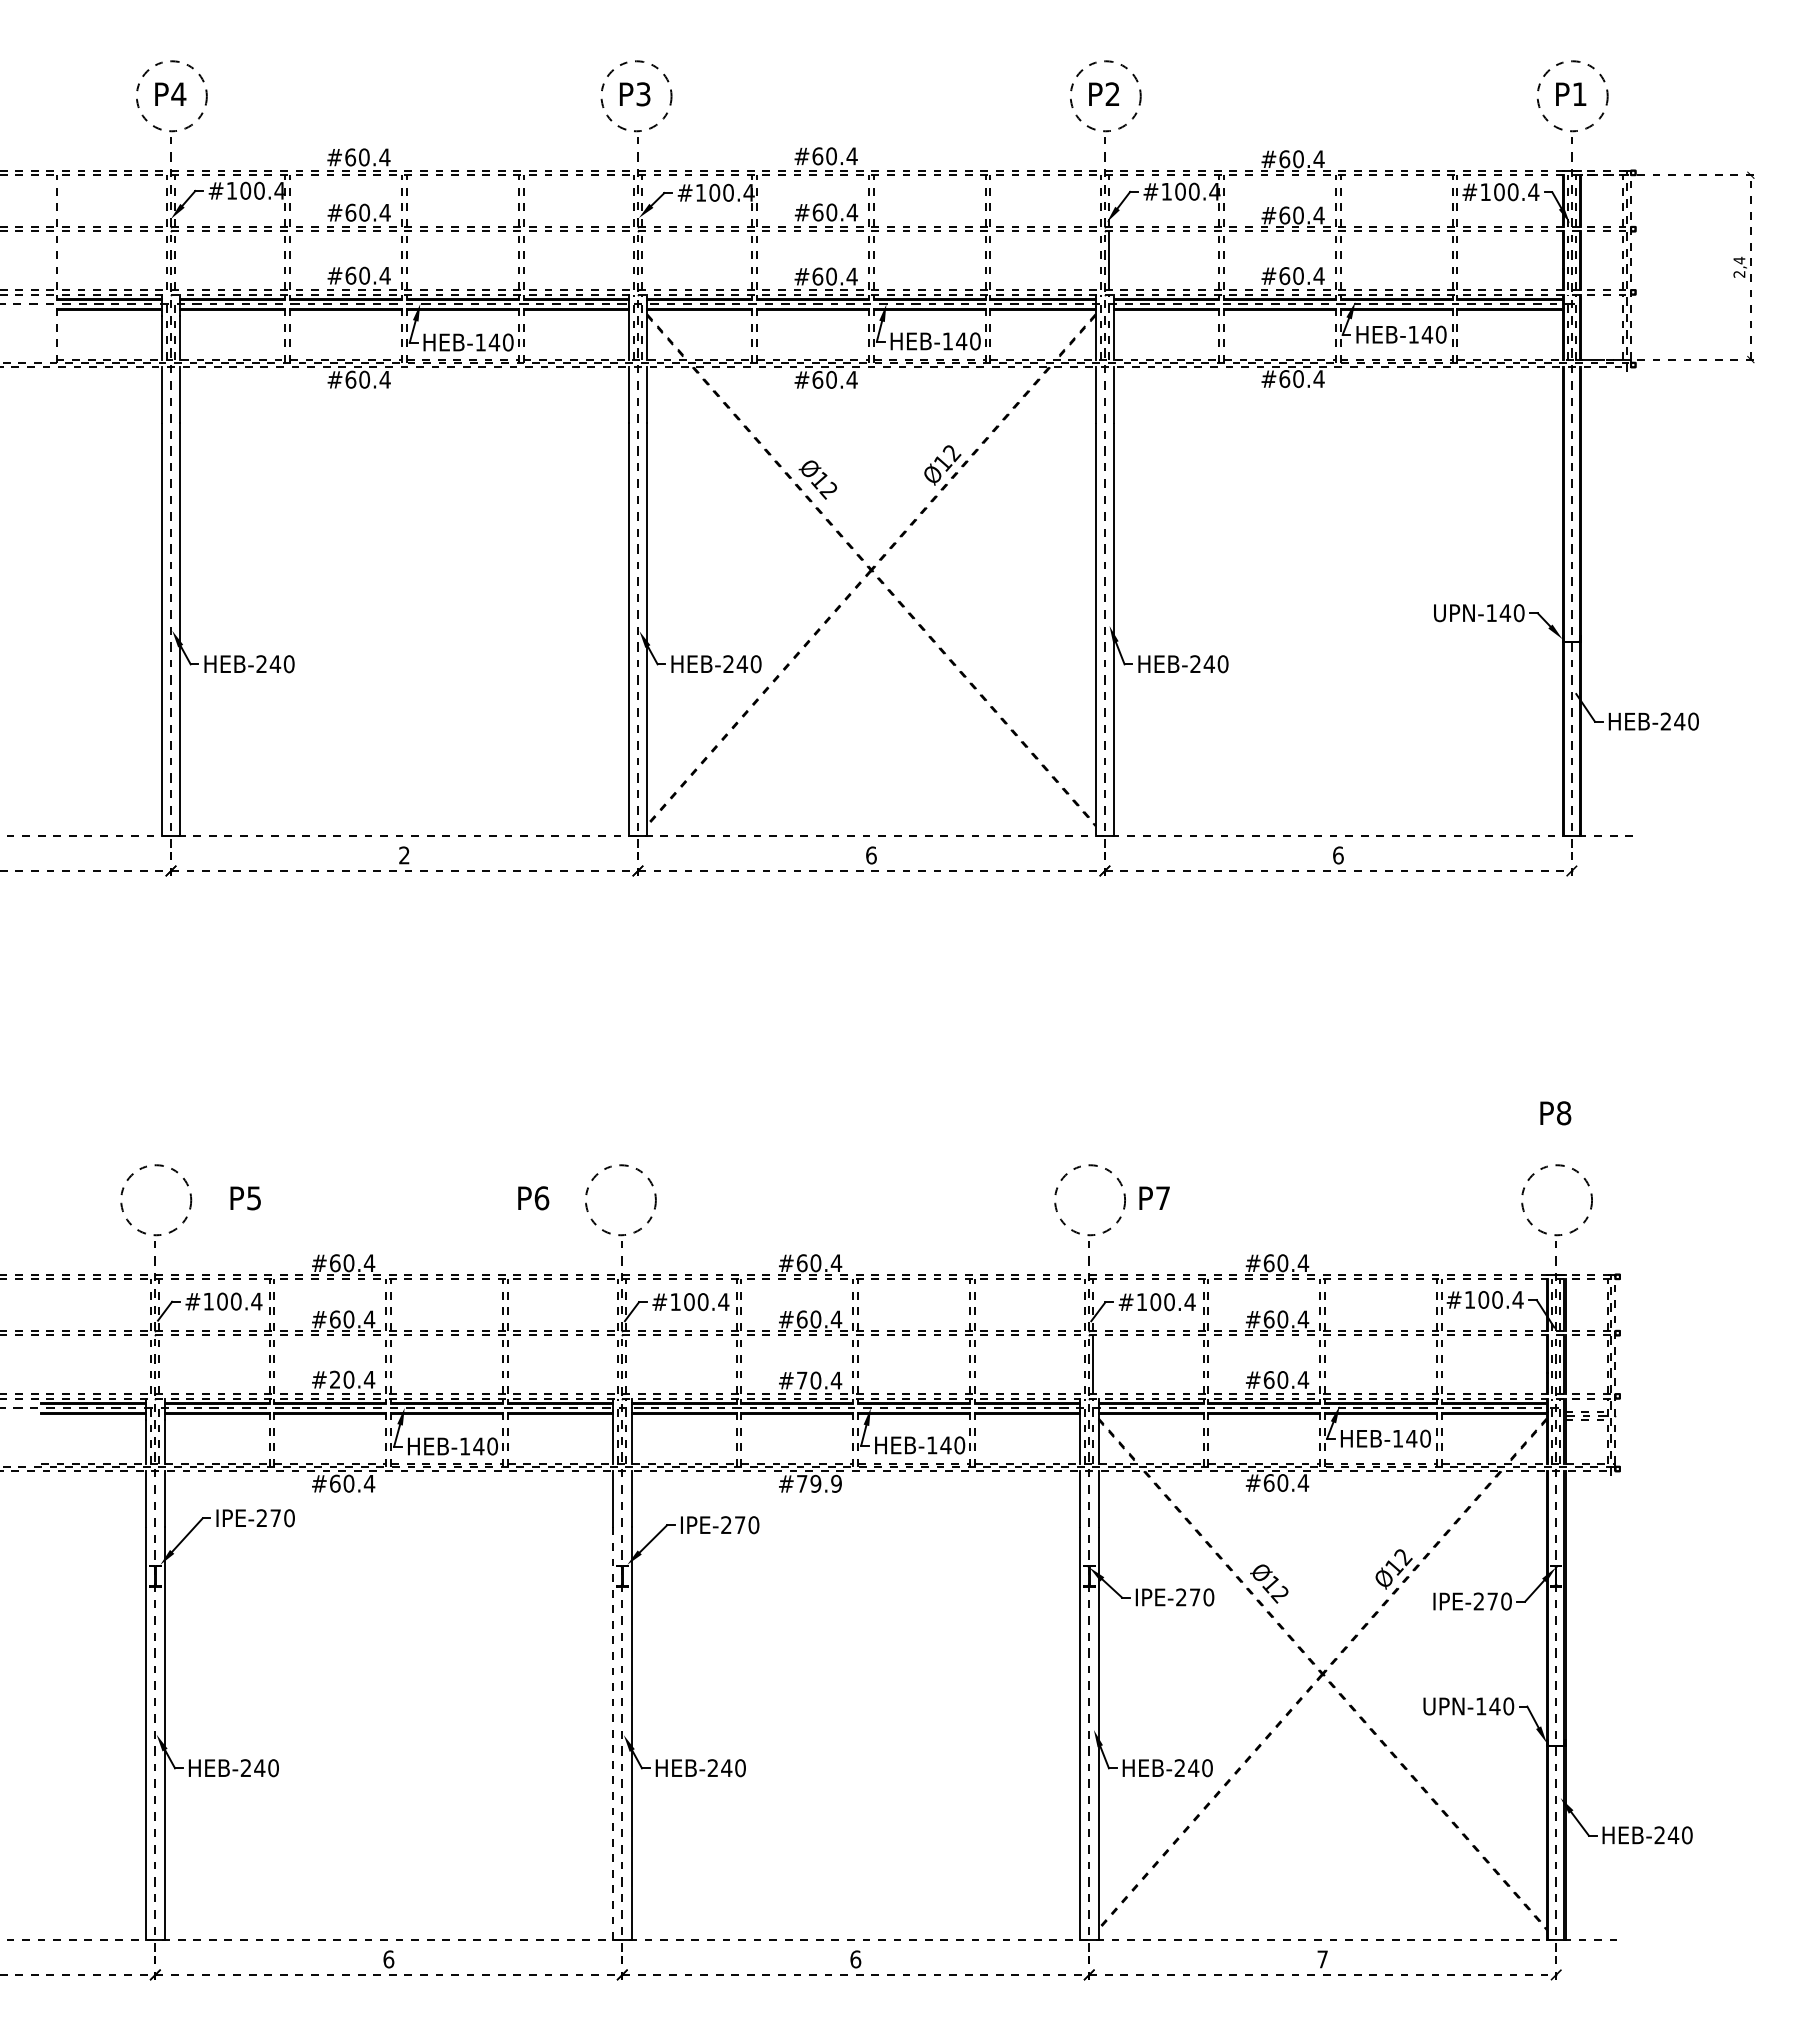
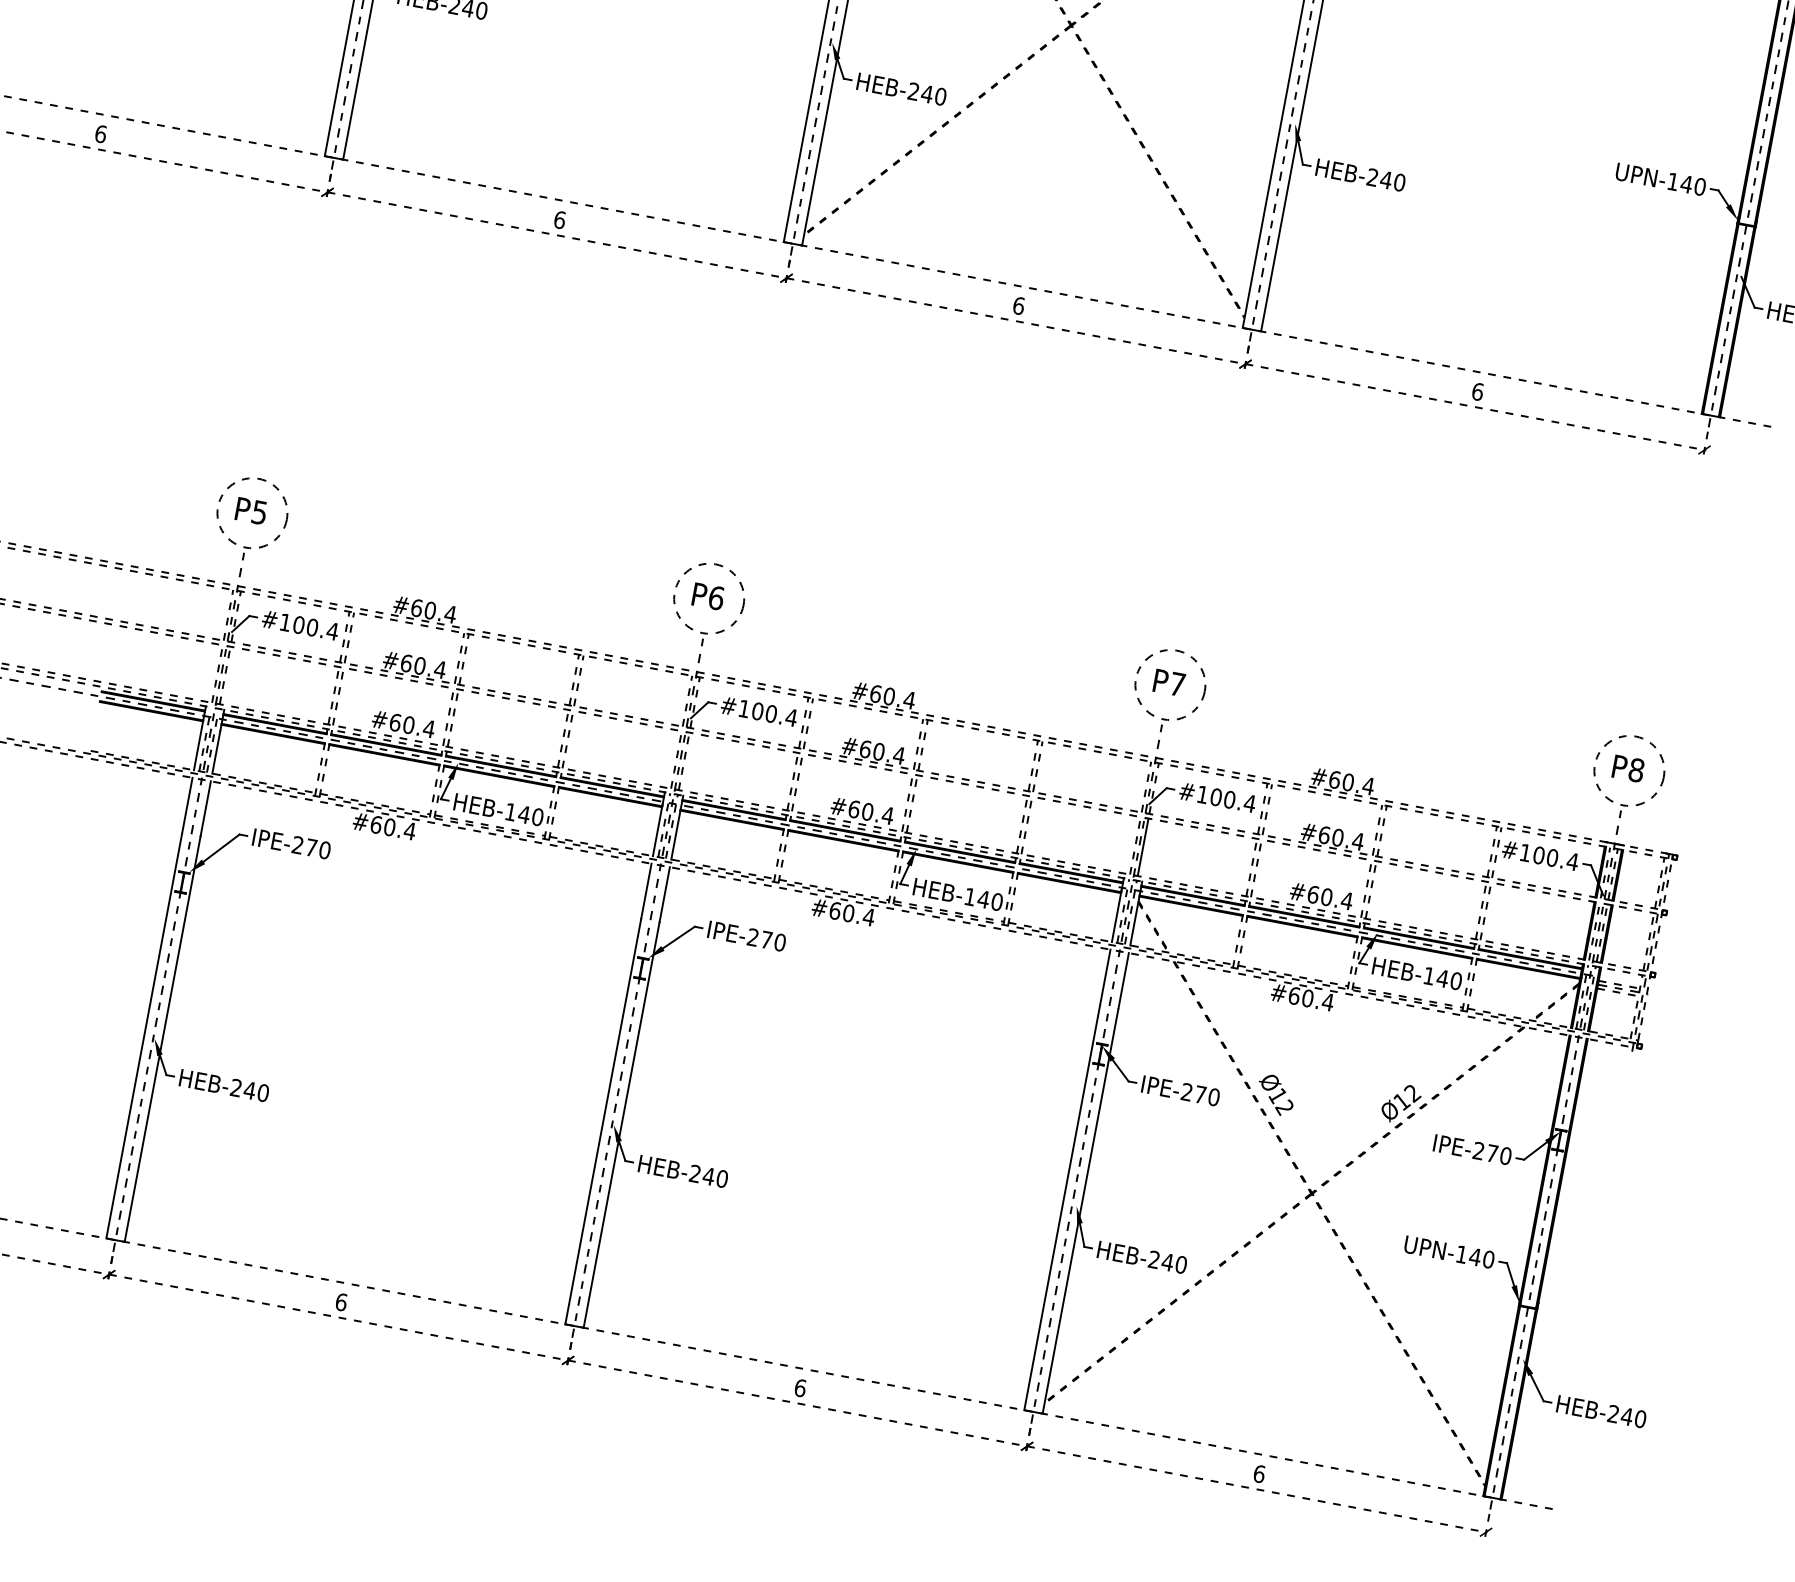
text: (404, 855) -> (559, 220), 2 -> 6
text: (1555, 1113) -> (1628, 768), moved
text: (1154, 1197) -> (1169, 682), moved
text: (245, 1198) -> (251, 511), moved
text: (533, 1198) -> (708, 596), moved
text: (335, 1379) -> (395, 722), #20.4 -> #60.4
text: (801, 1380) -> (853, 809), #70.4 -> #60.4
text: (819, 1483) -> (852, 913), #79.9 -> #60.4
line: (612, 1733) -> (602, 1121), dashed -> solid
text: (1322, 1959) -> (1259, 1474), 7 -> 6

